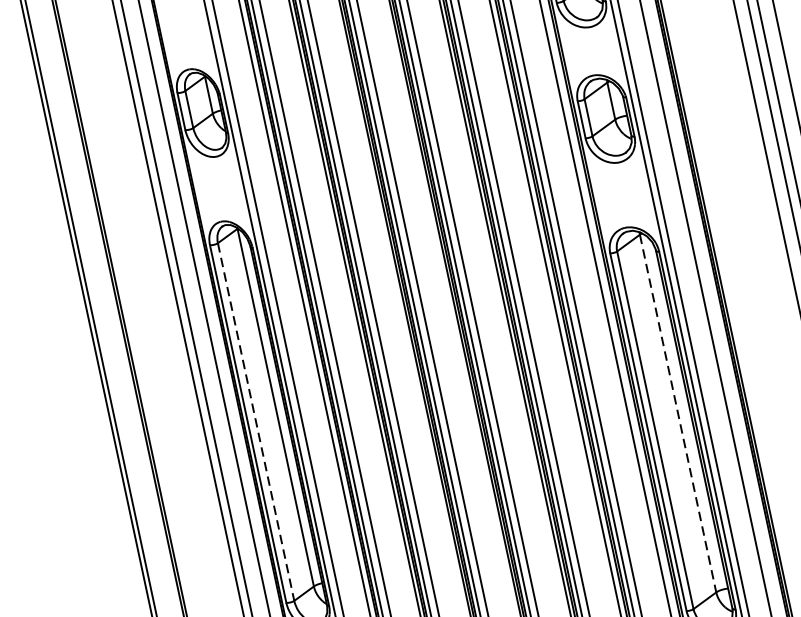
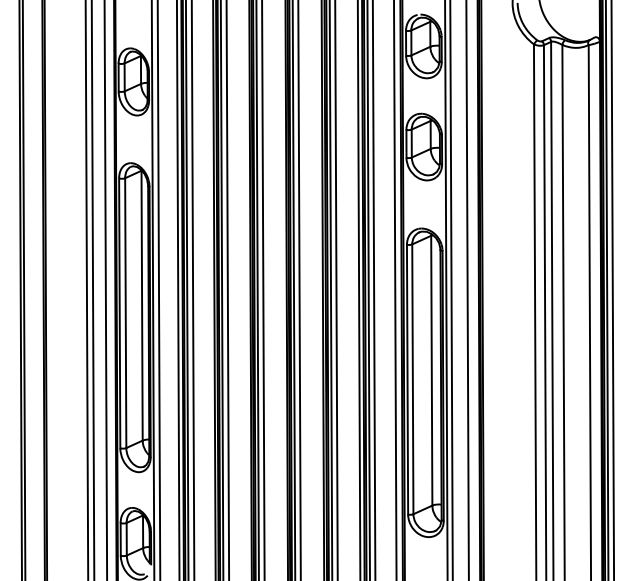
line: (677, 413) -> (431, 370), dashed -> solid
line: (255, 422) -> (125, 313), dashed -> solid

